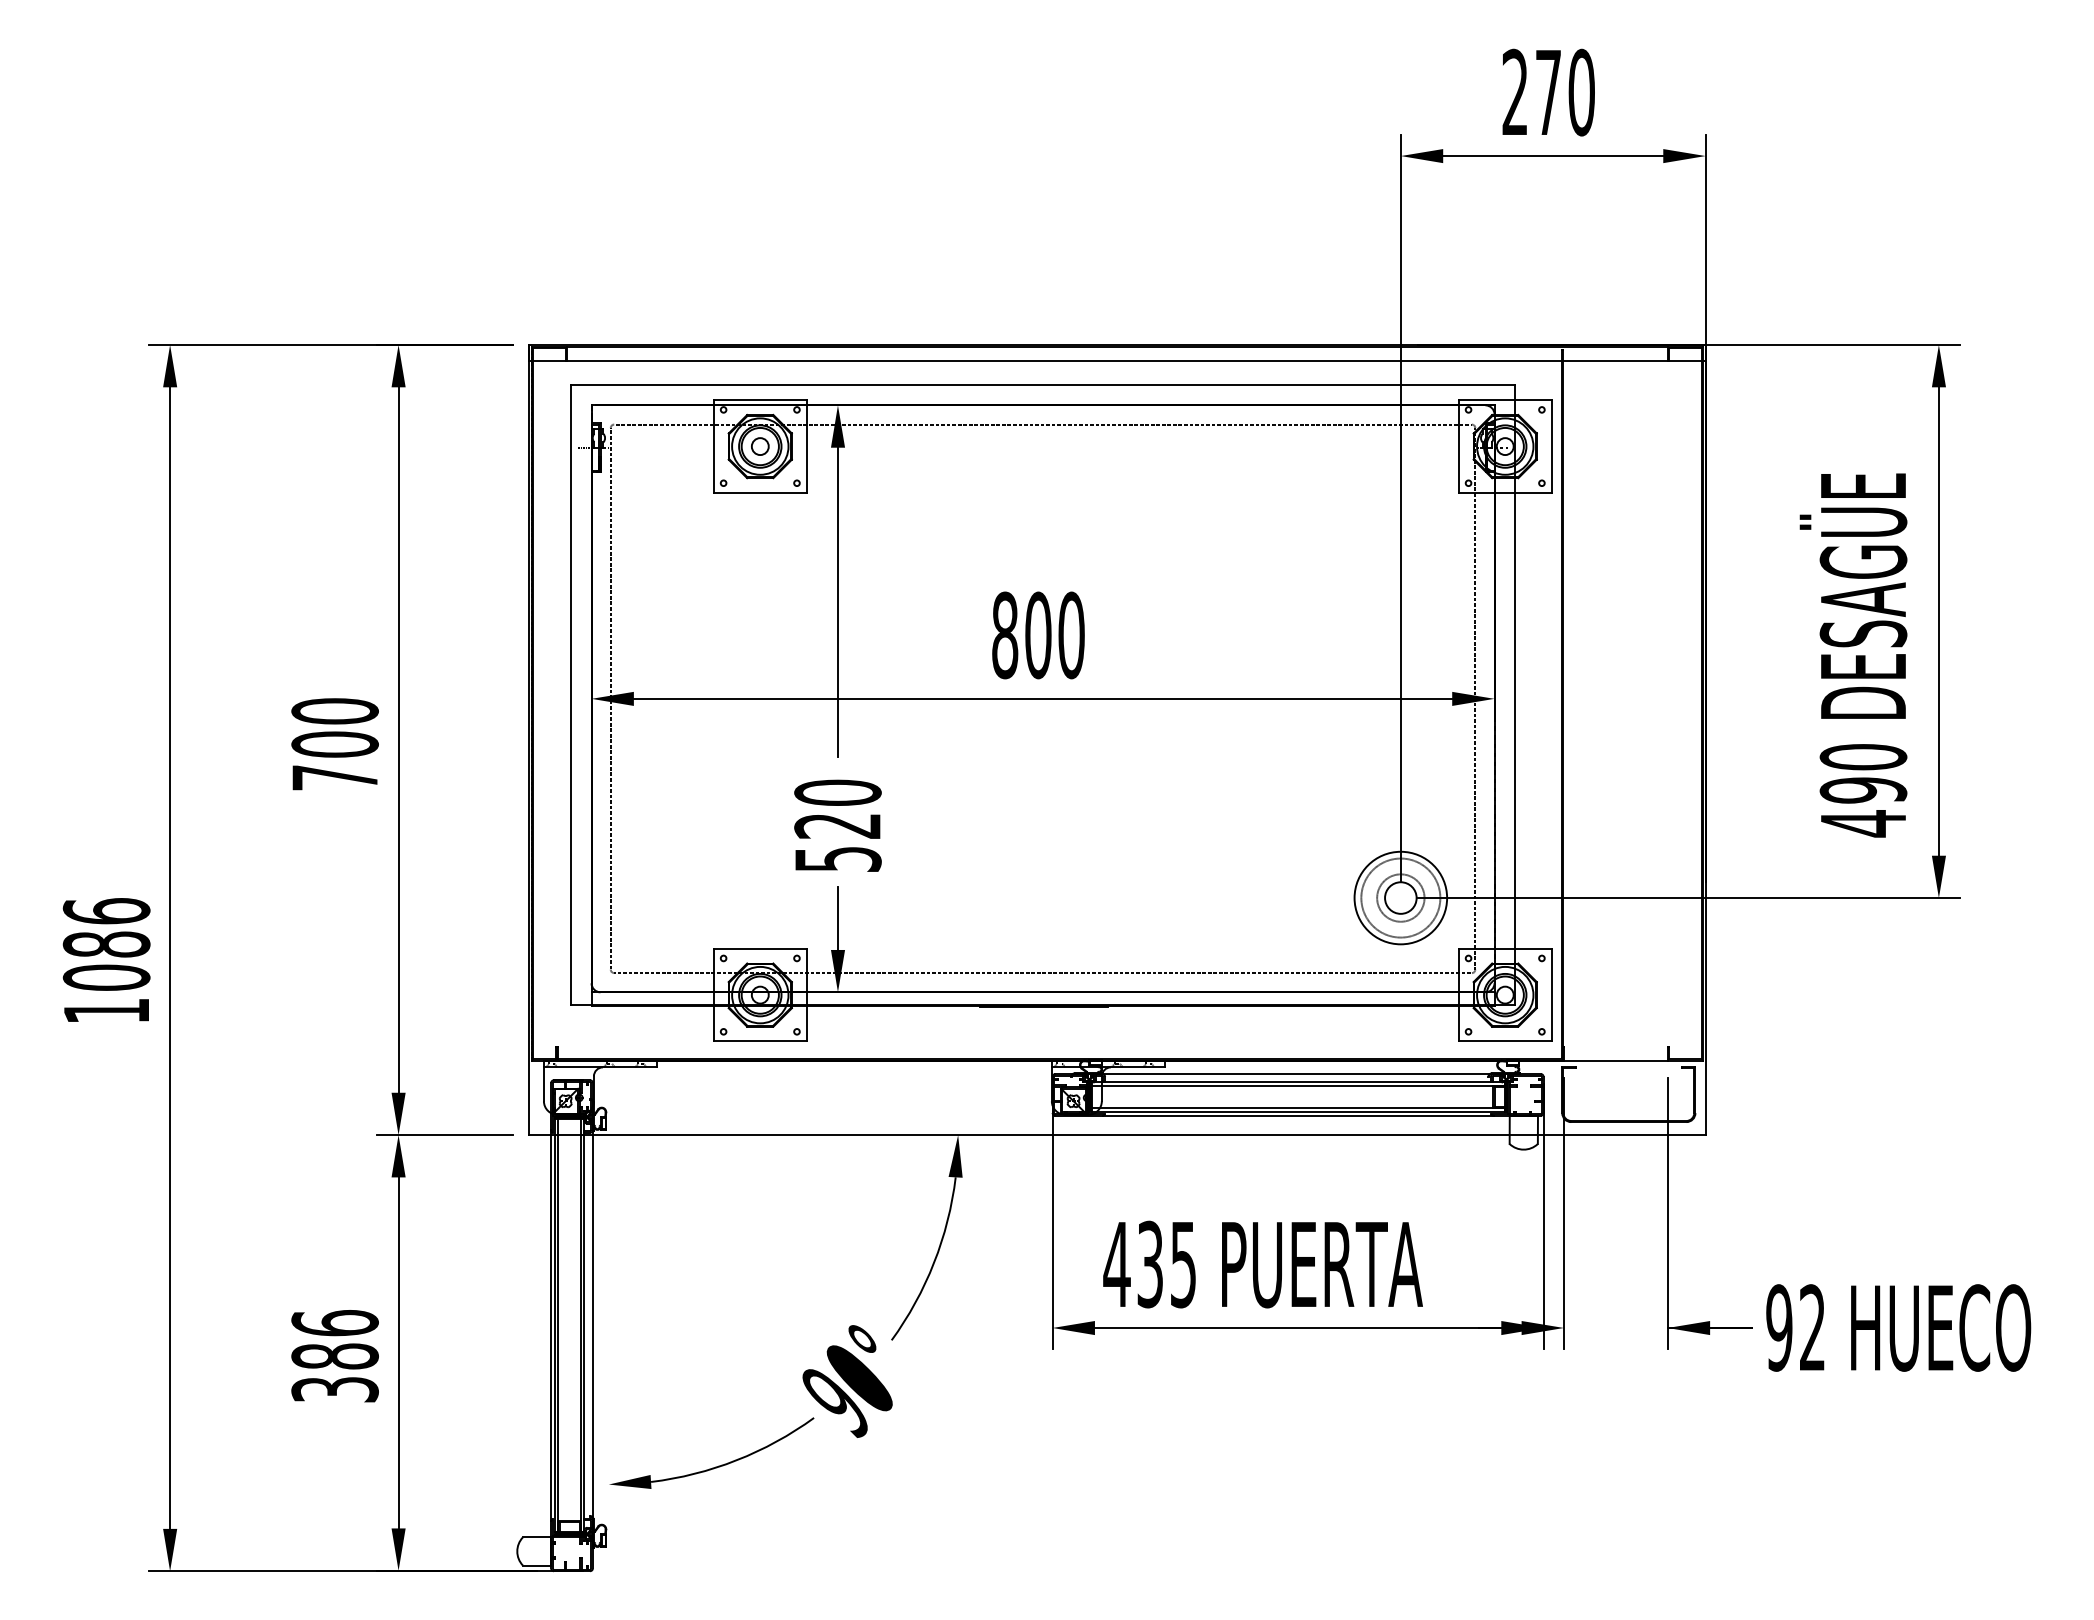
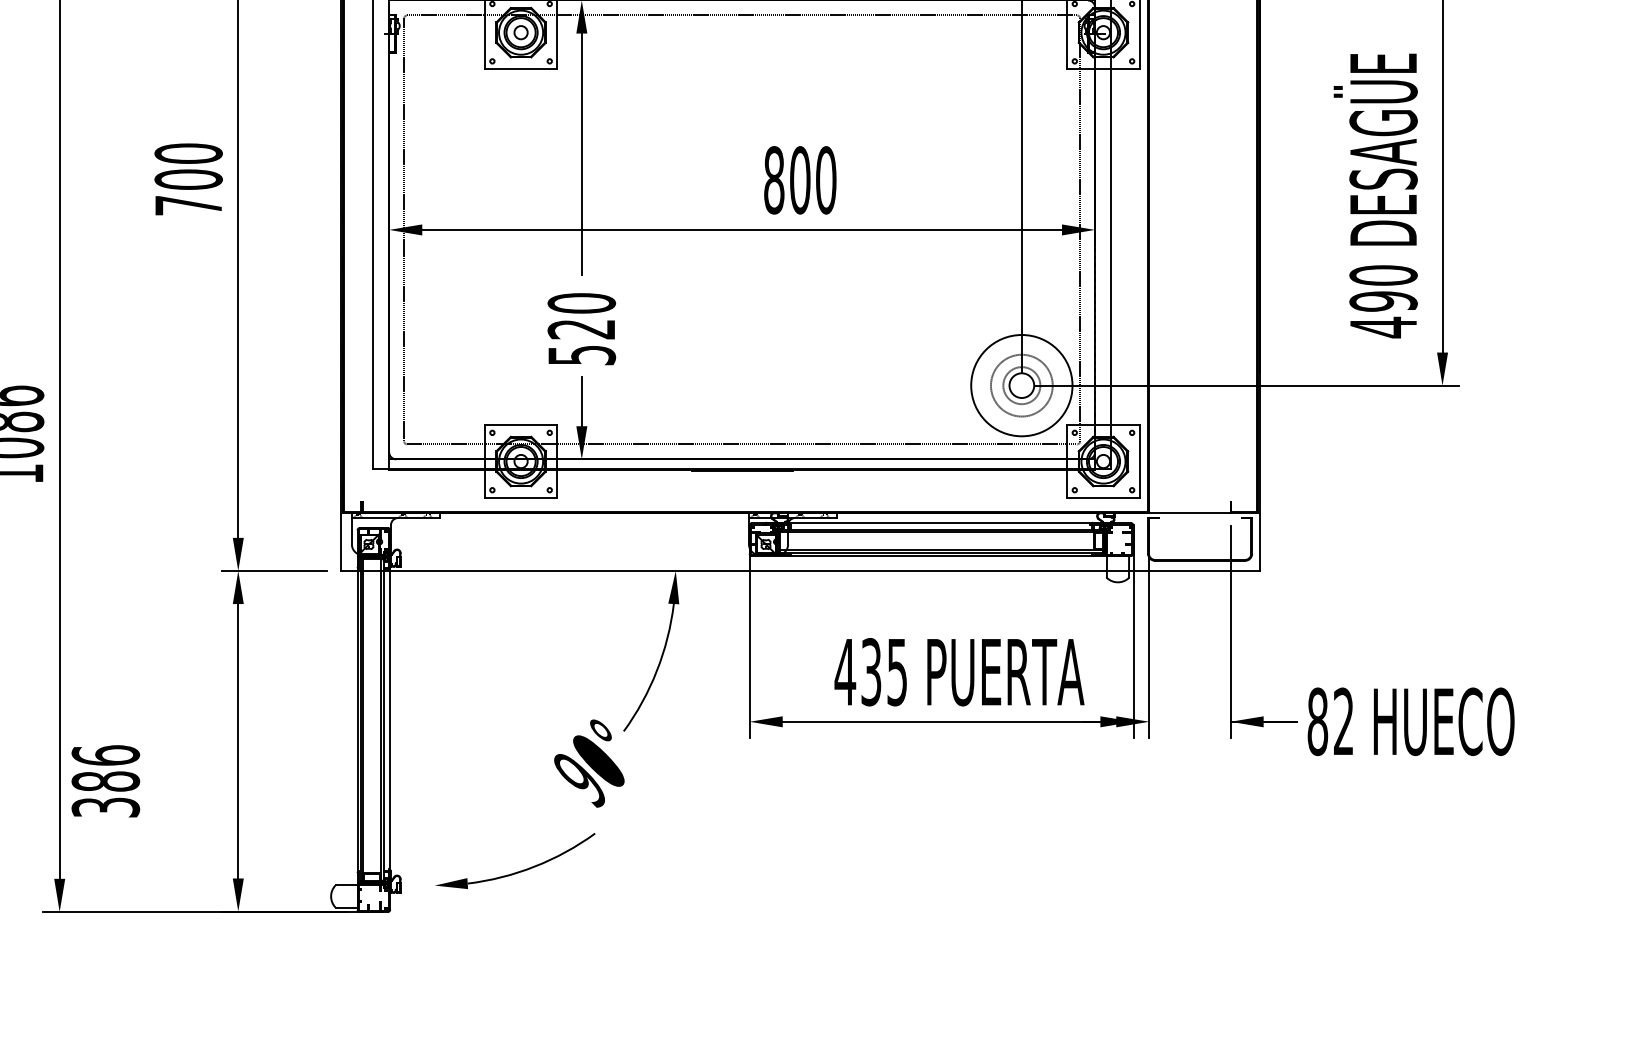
text: (1038, 635) -> (800, 180), moved
text: (334, 744) -> (188, 179), moved
circle: (1400, 897) -> (1021, 385), size x1.4
text: (1262, 1264) -> (959, 672), moved
text: (1779, 1327) -> (1317, 721), 92 -> 82
text: (334, 1356) -> (105, 781), moved
part: (715, 1466) -> (518, 871), moved

